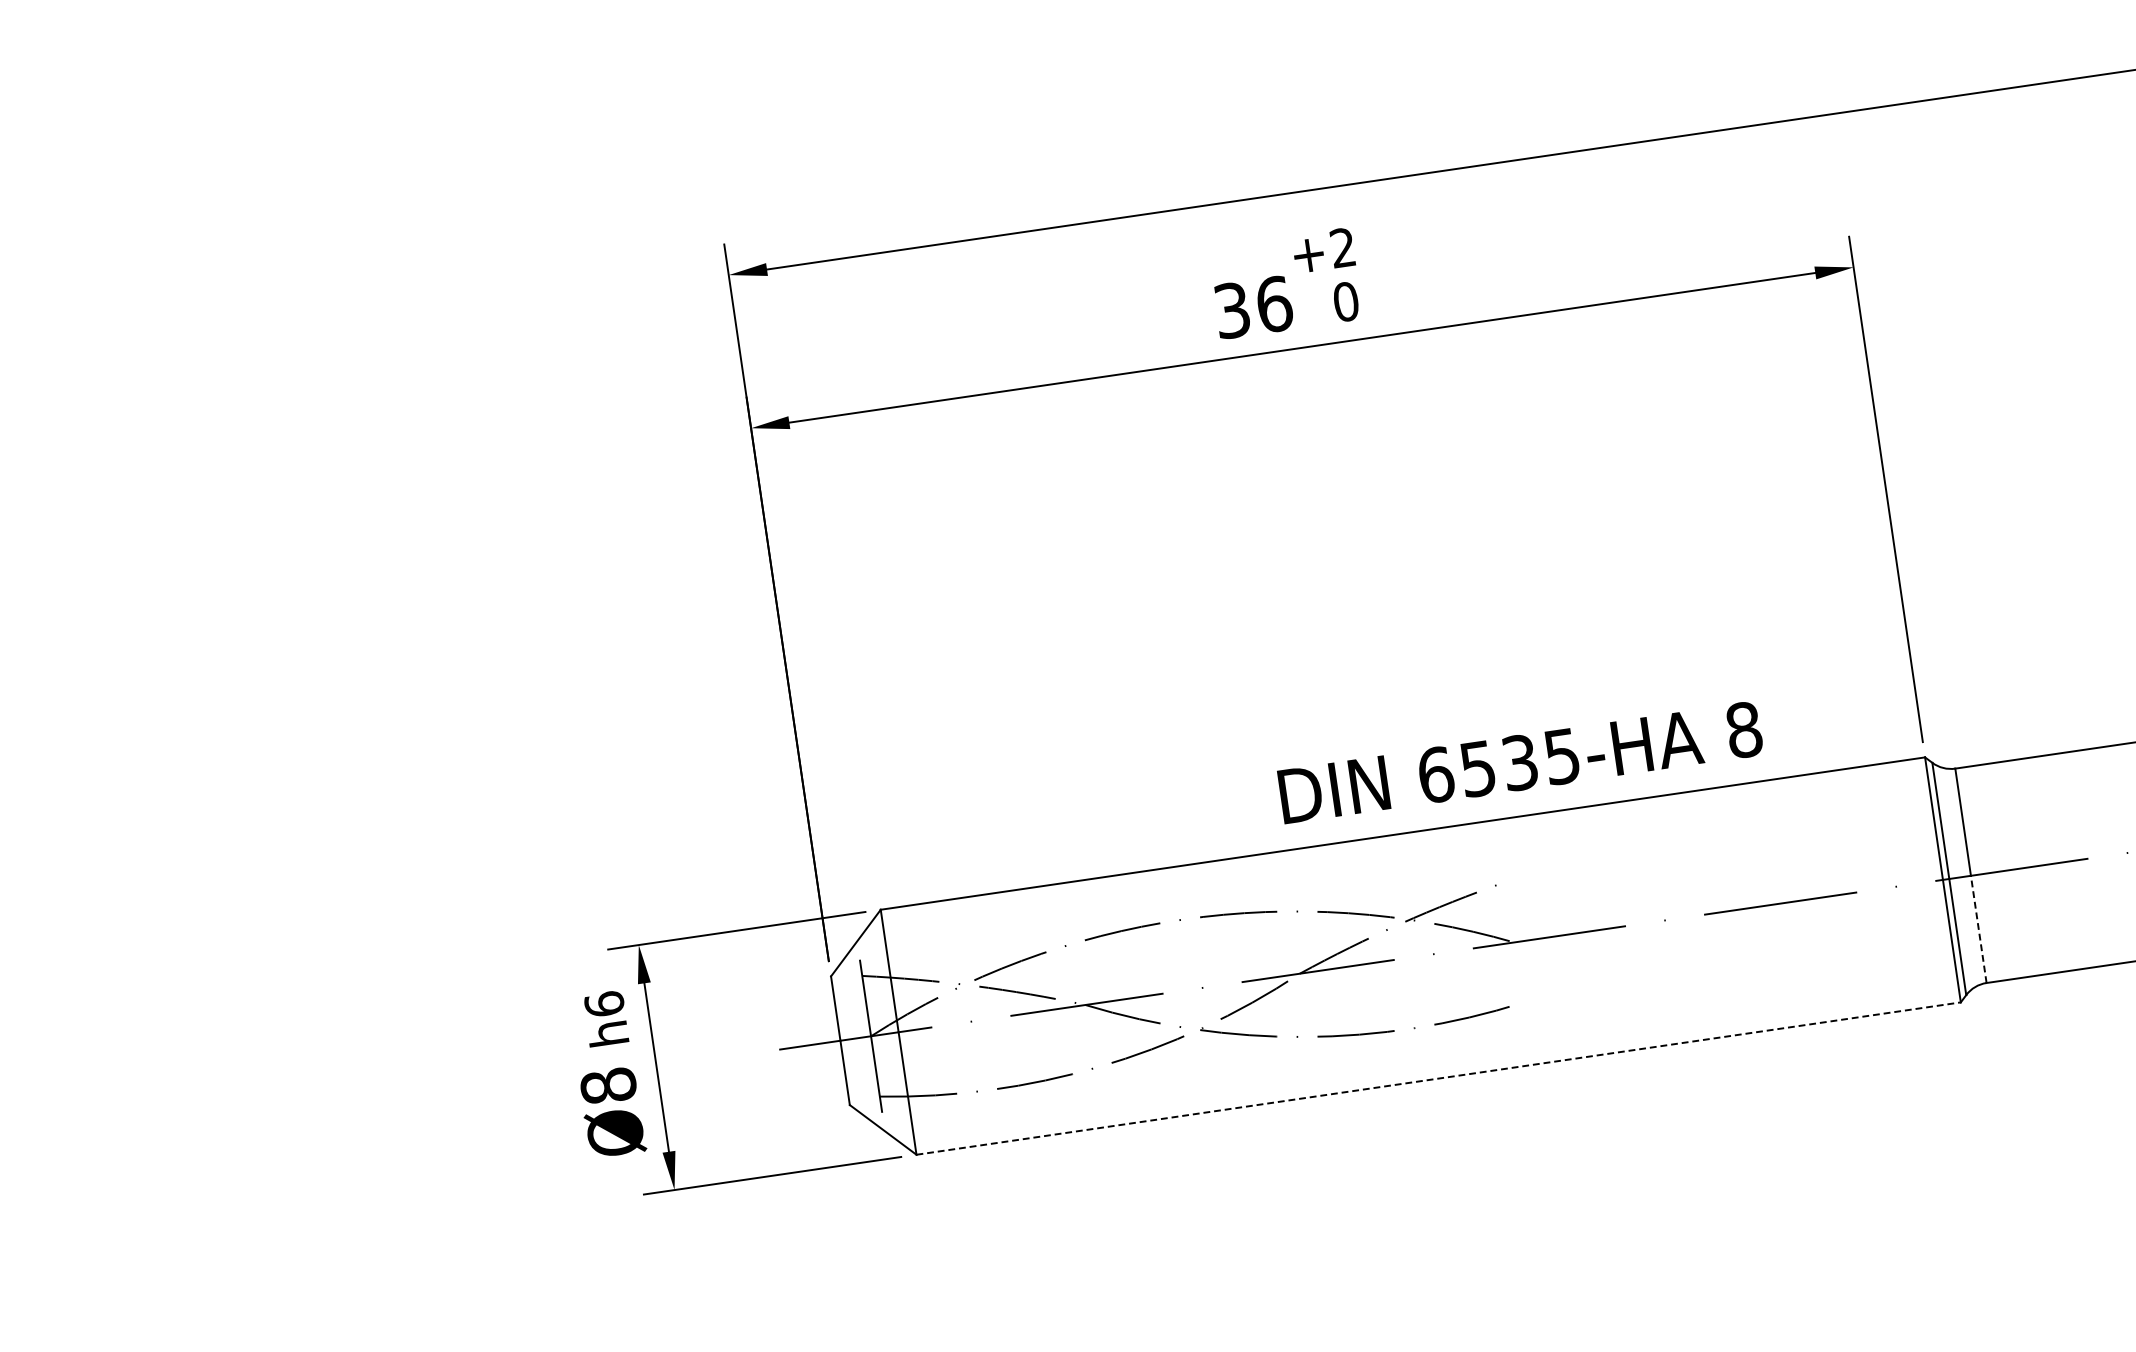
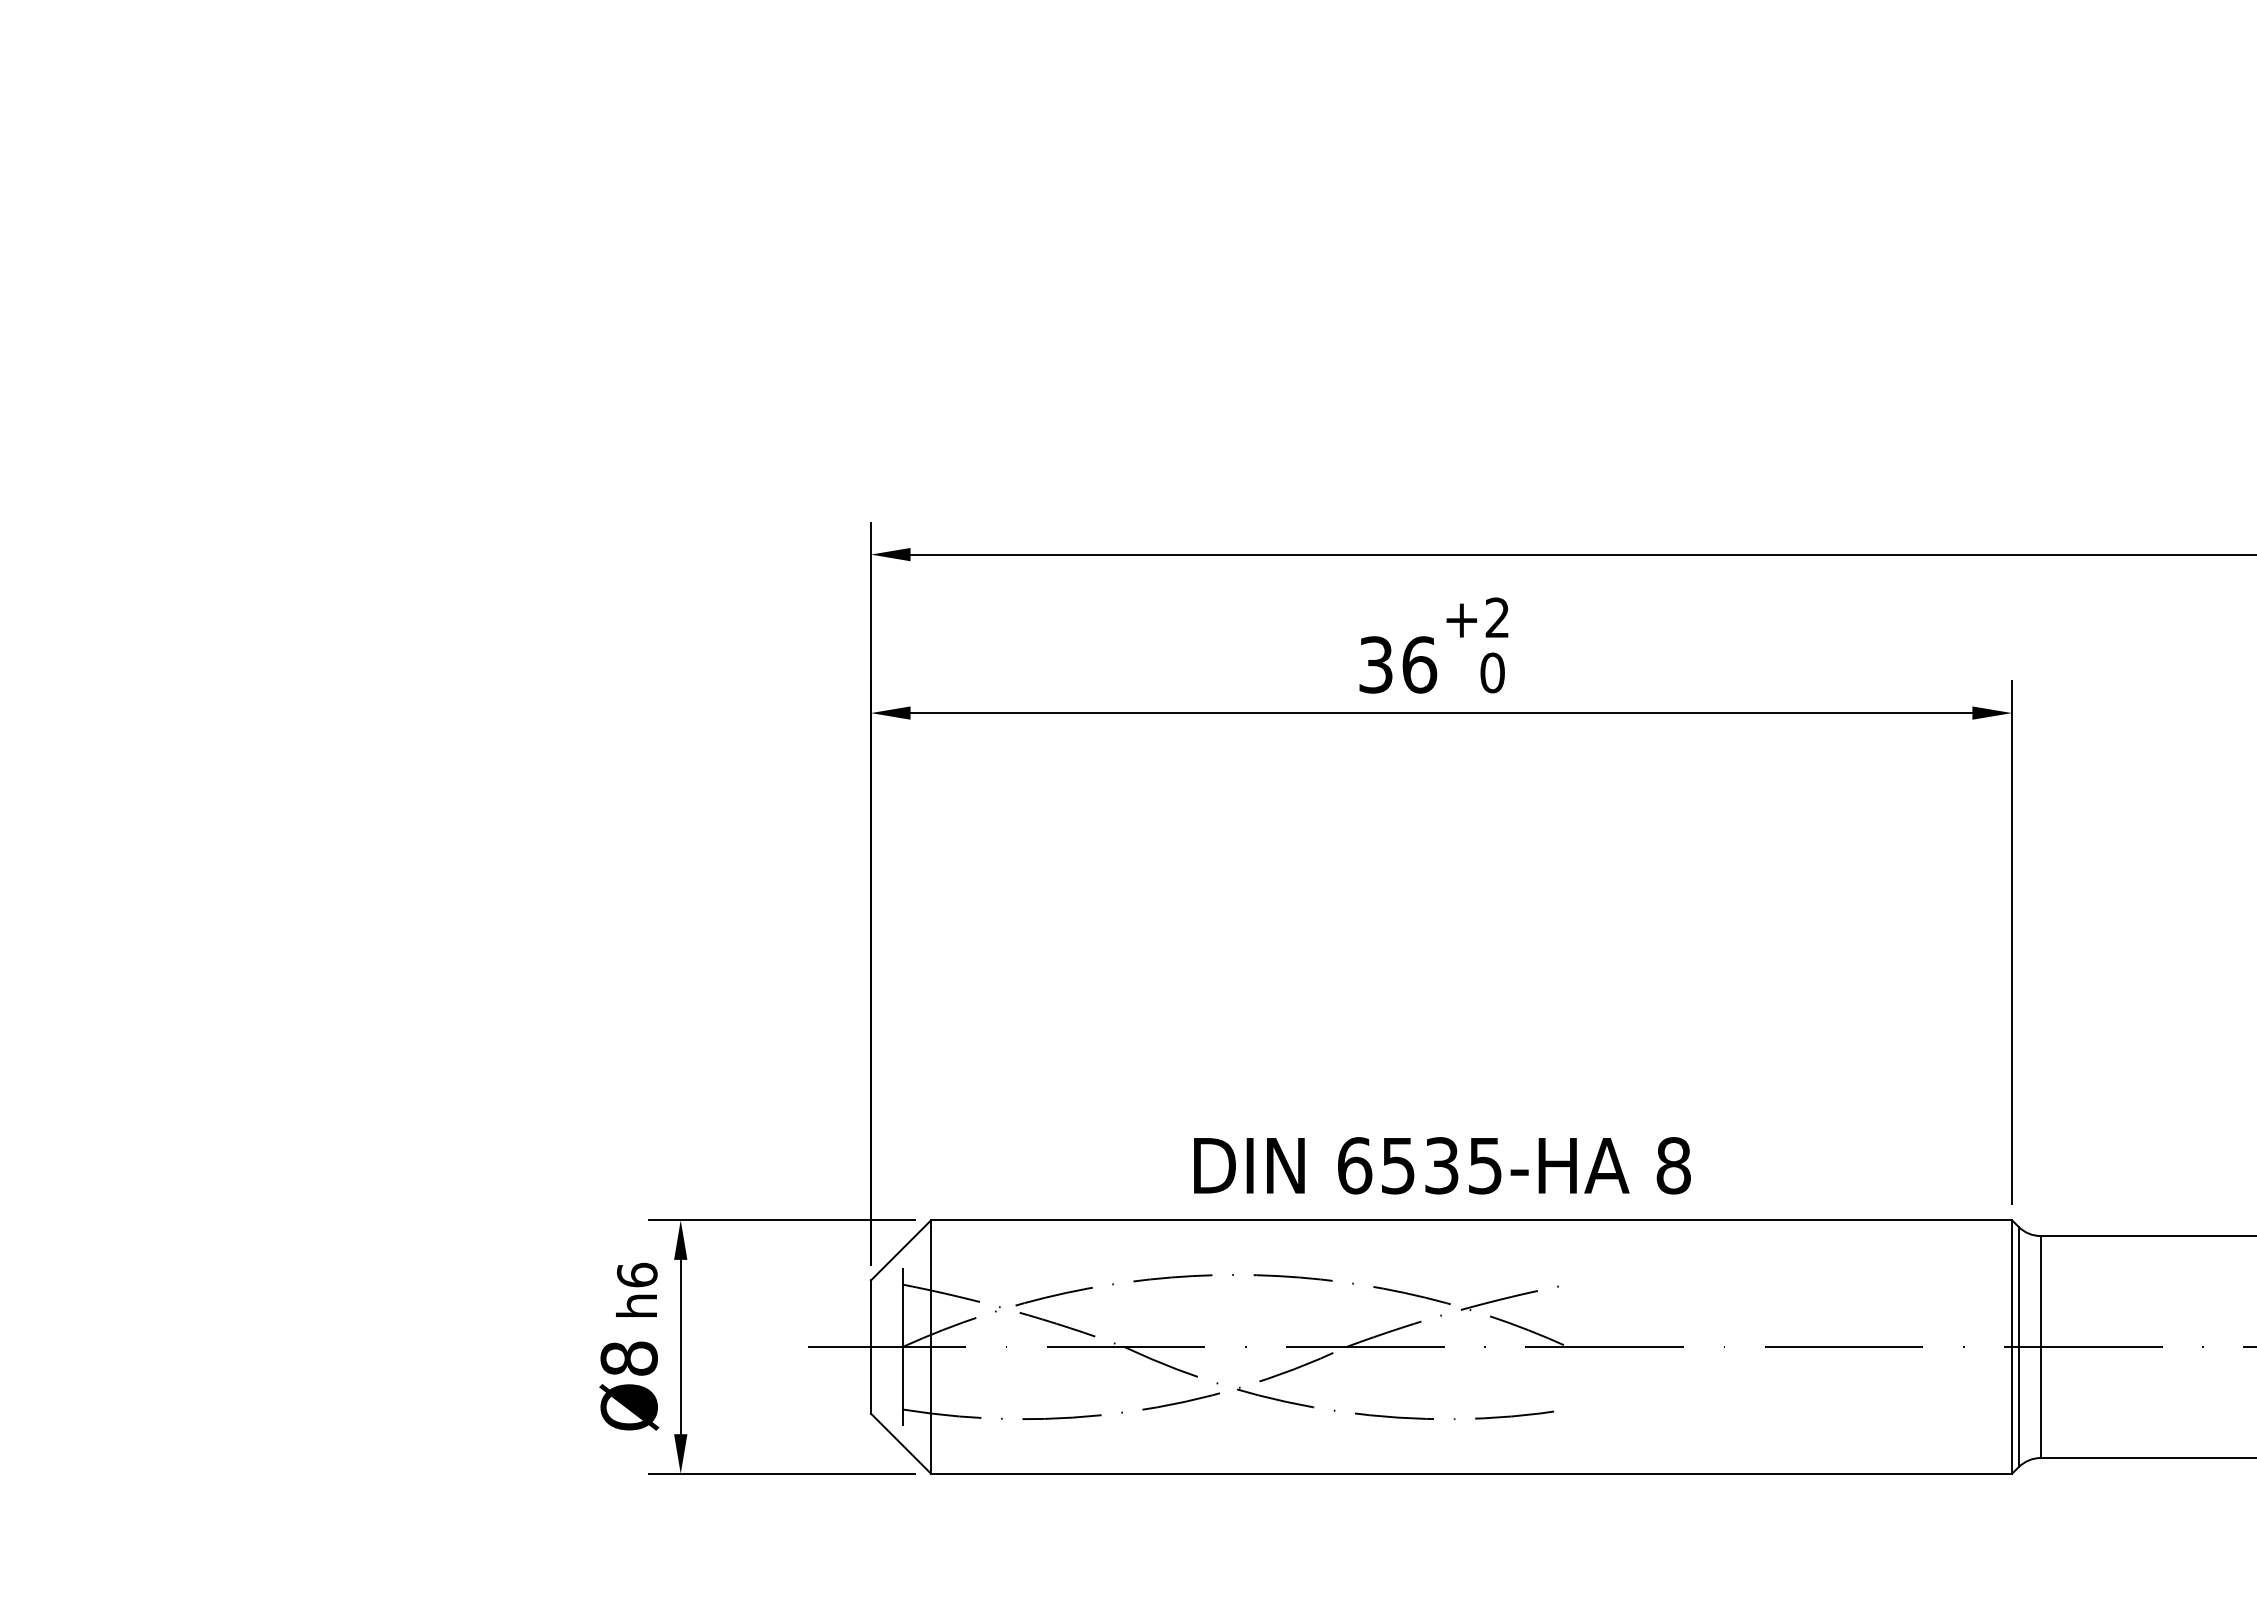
text: (1520, 762) -> (1442, 1165), moved
line: (1979, 929) -> (2041, 1402), dashed -> solid
line: (1439, 1078) -> (1472, 1473), dashed -> solid

